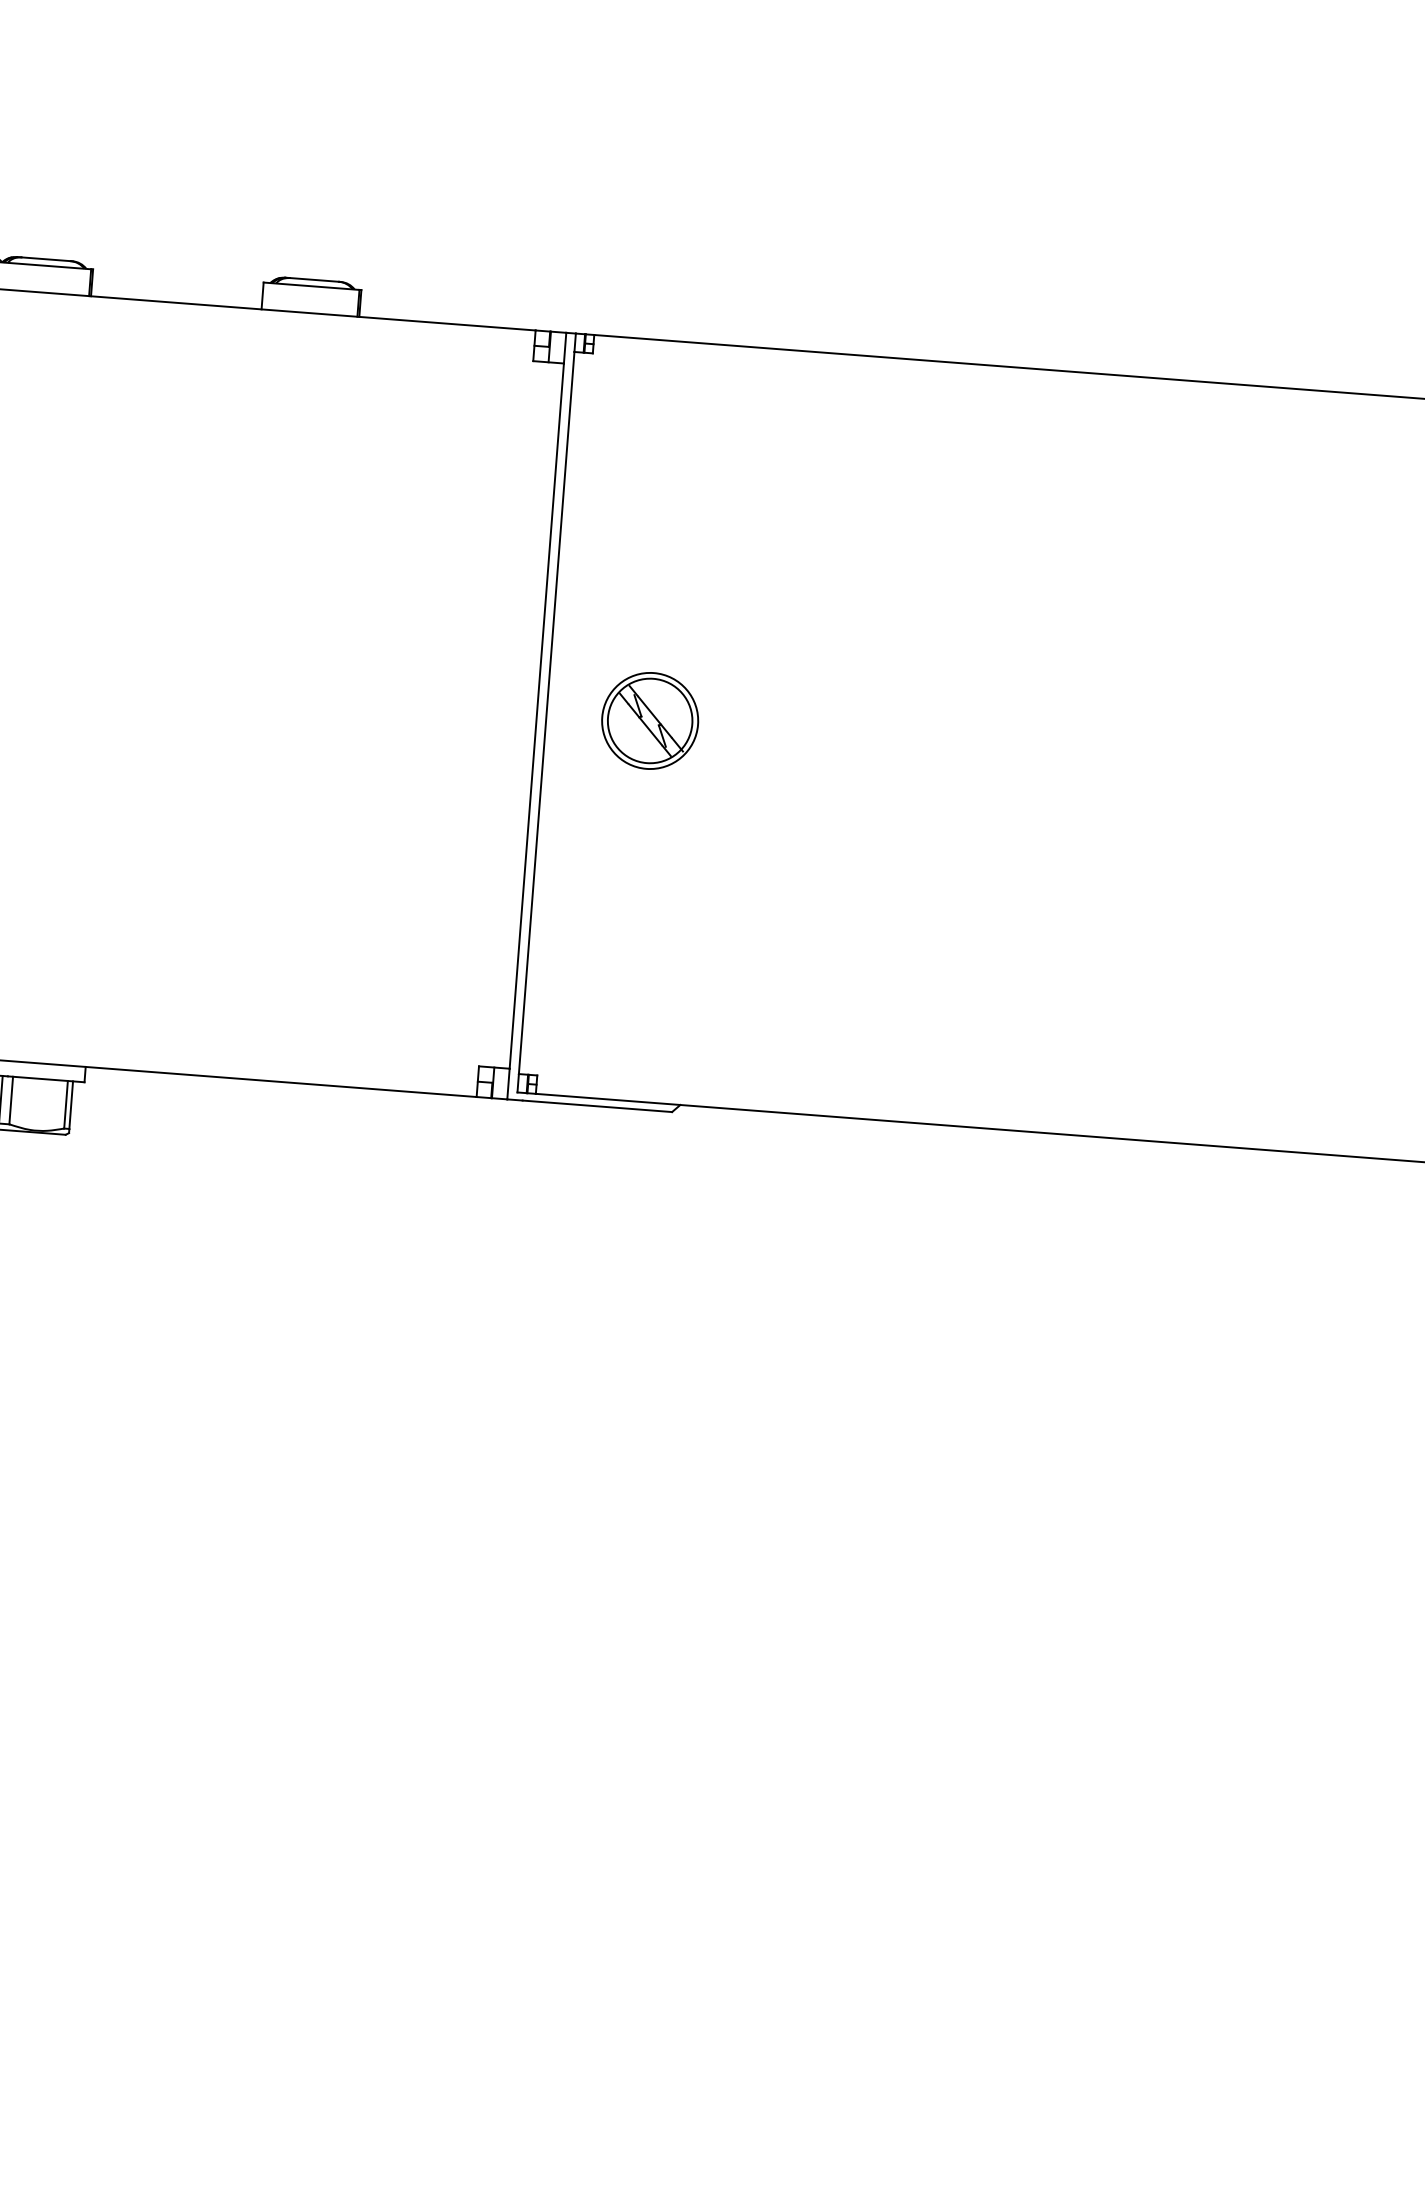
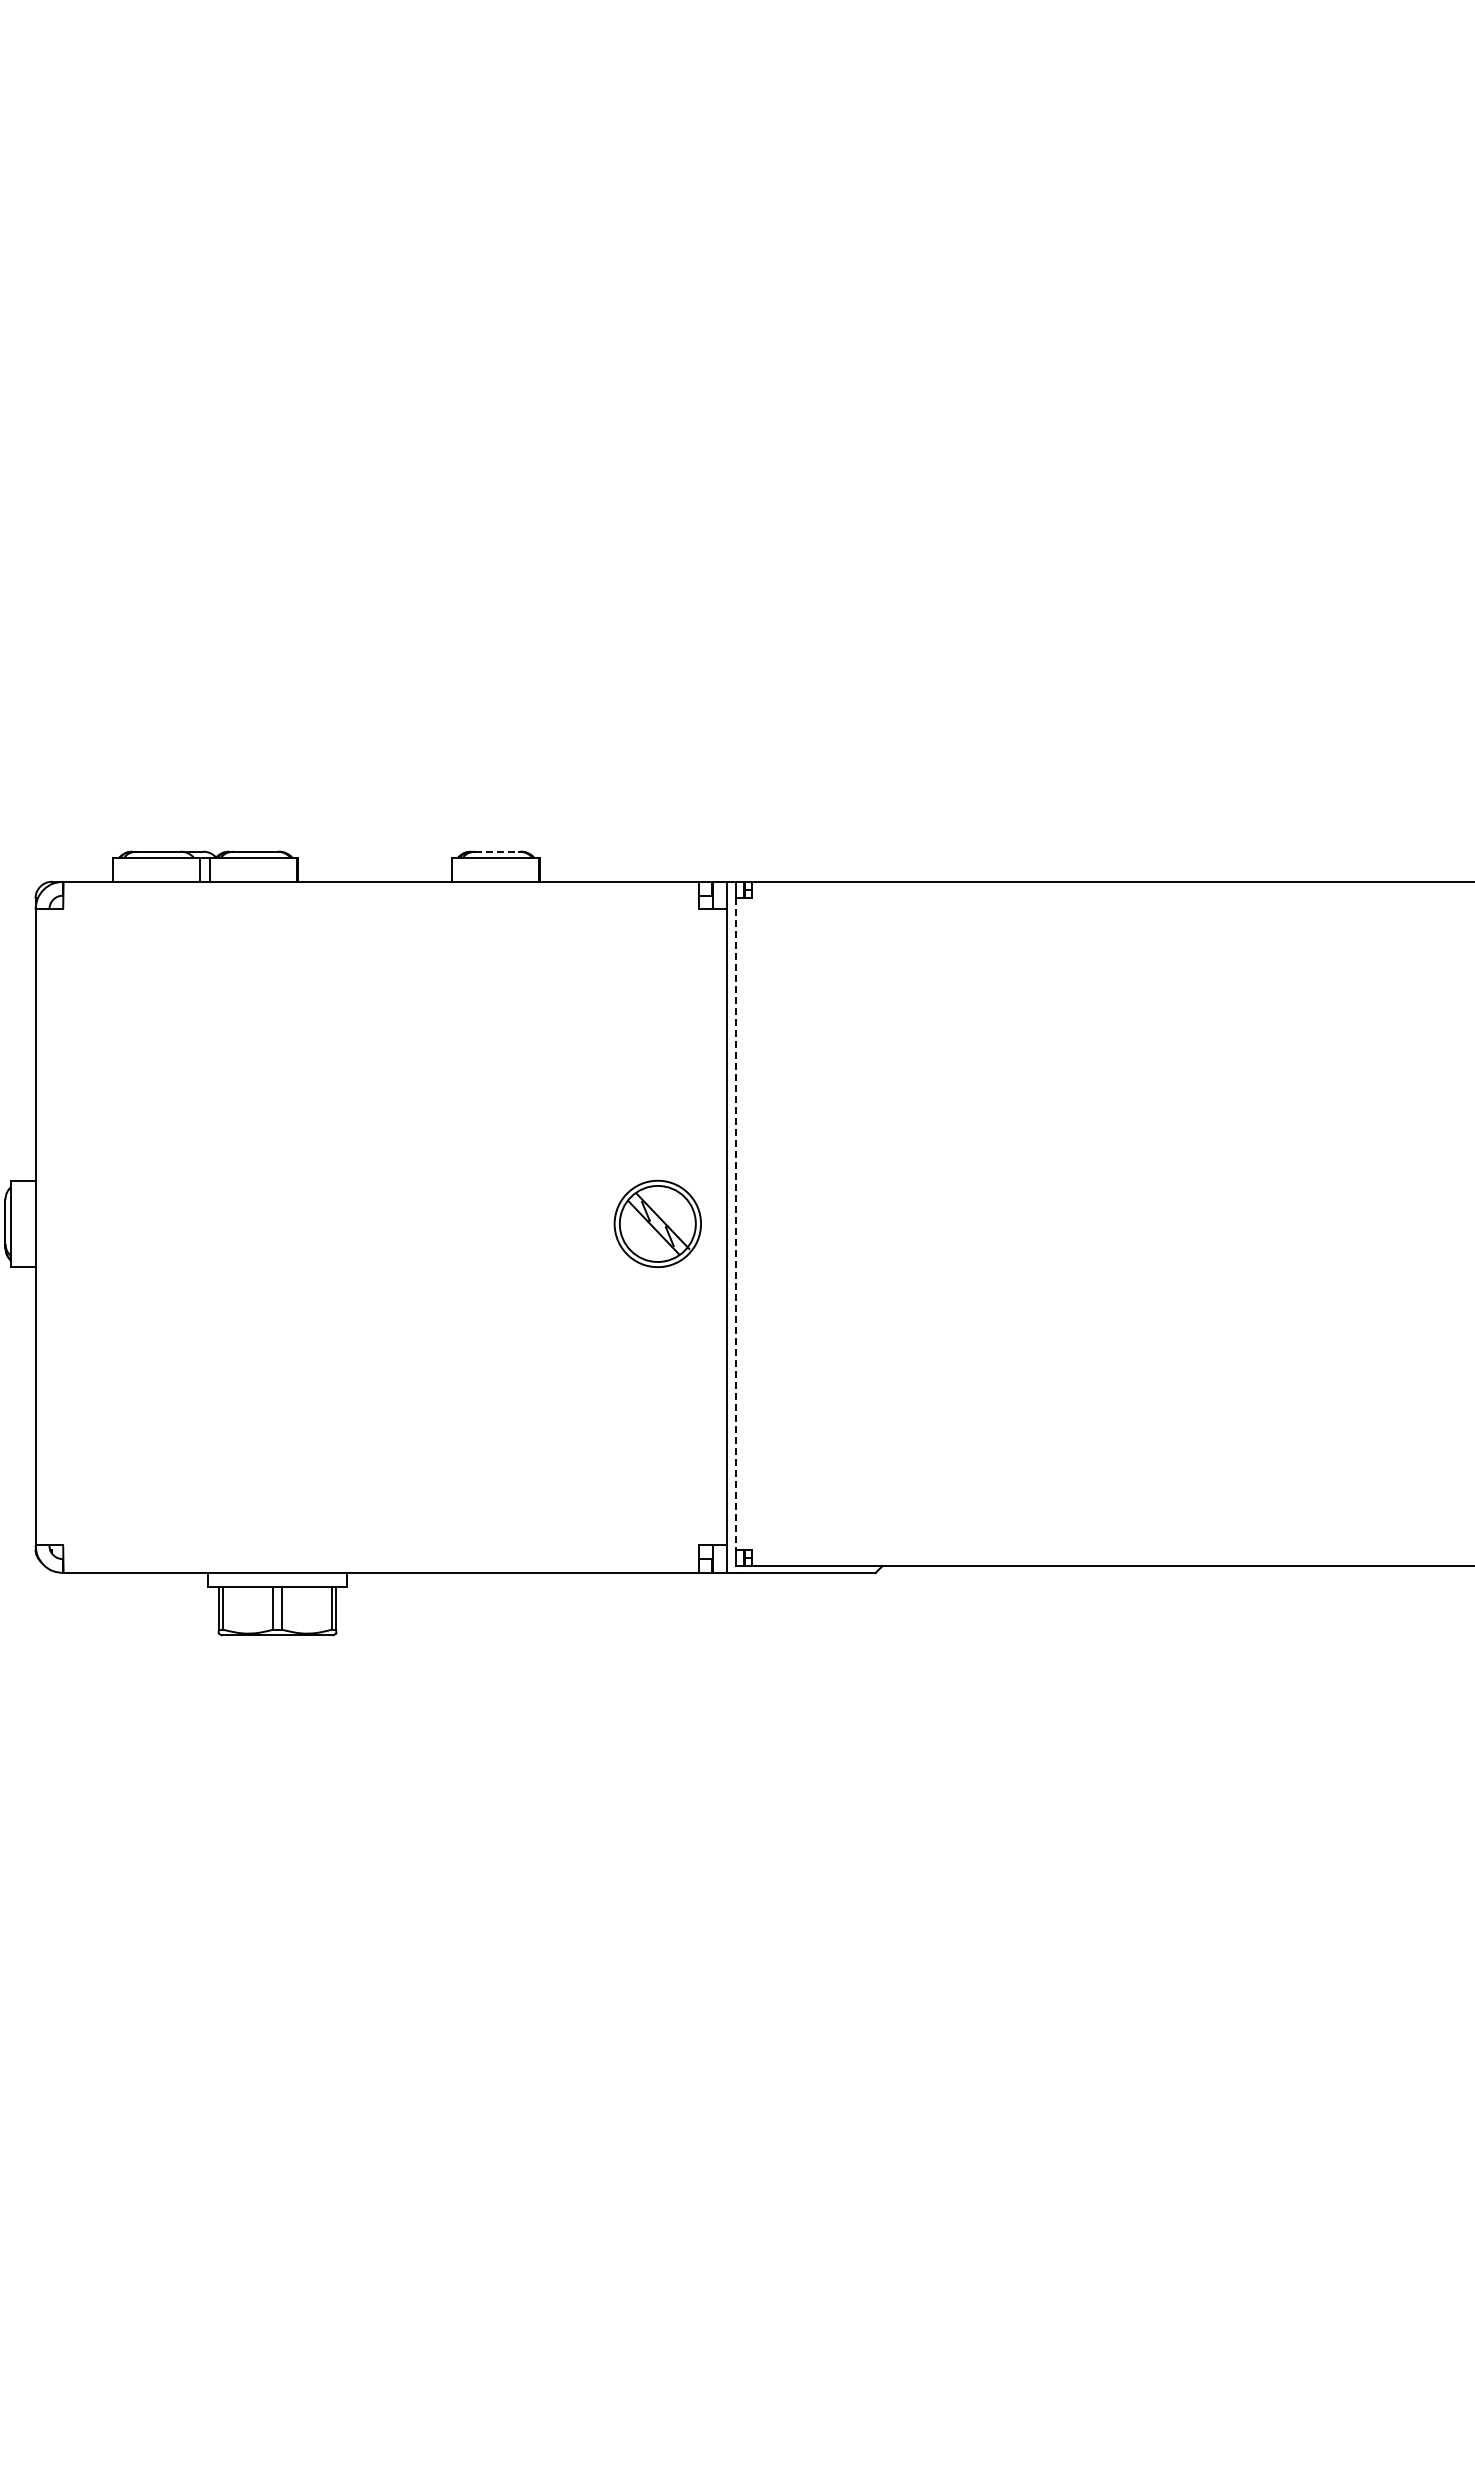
line: (314, 279) -> (497, 851), solid -> dashed
line: (546, 712) -> (735, 1223), solid -> dashed
part: (649, 720) -> (657, 1223), moved

